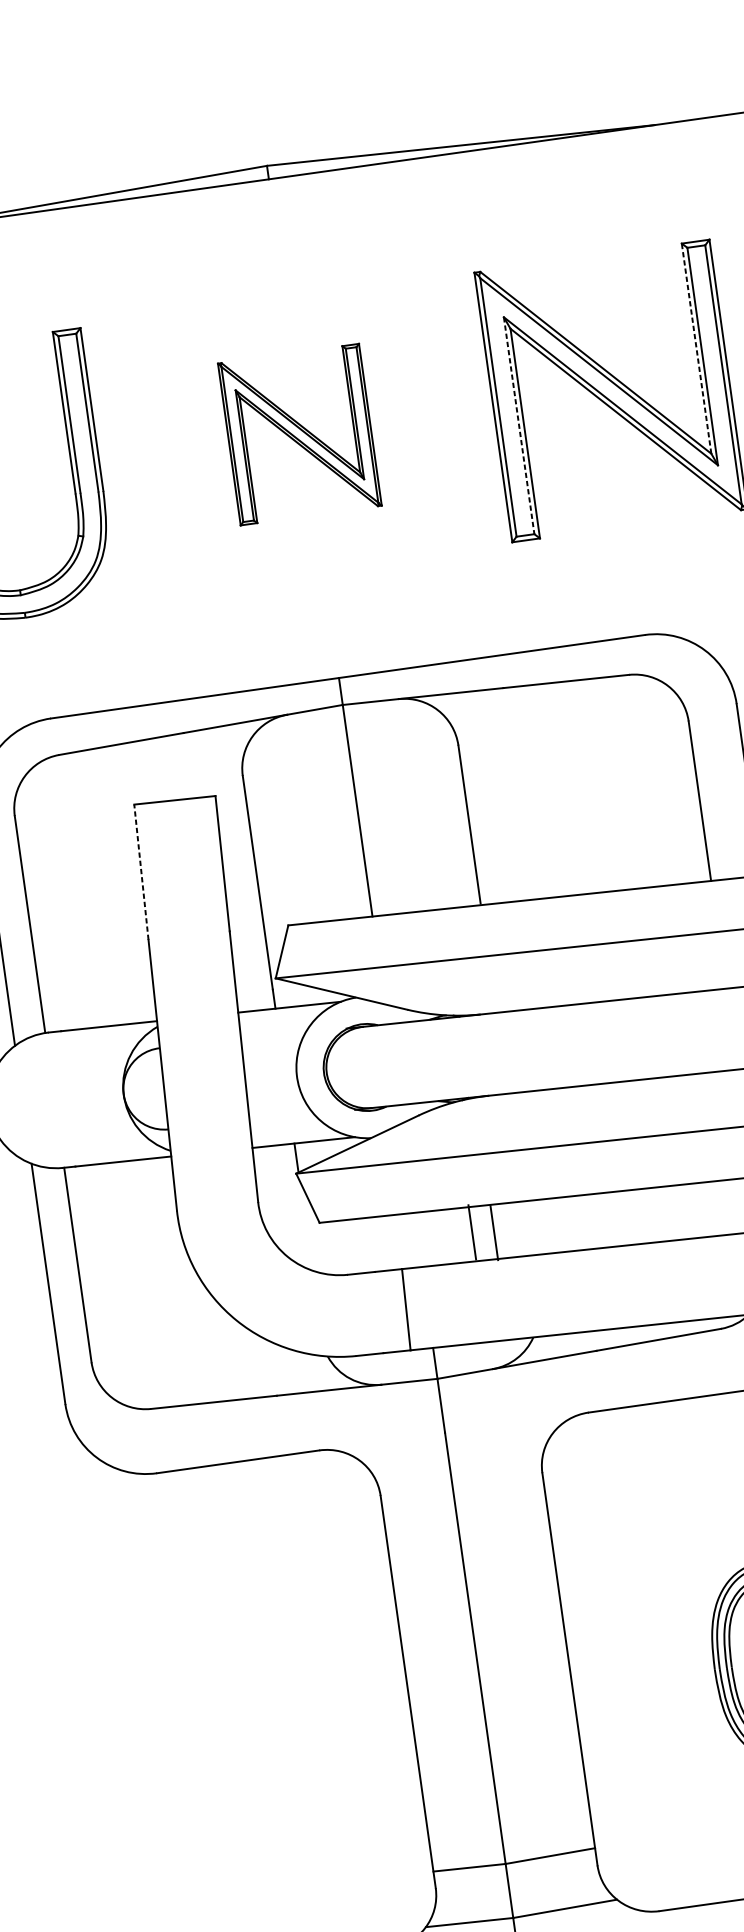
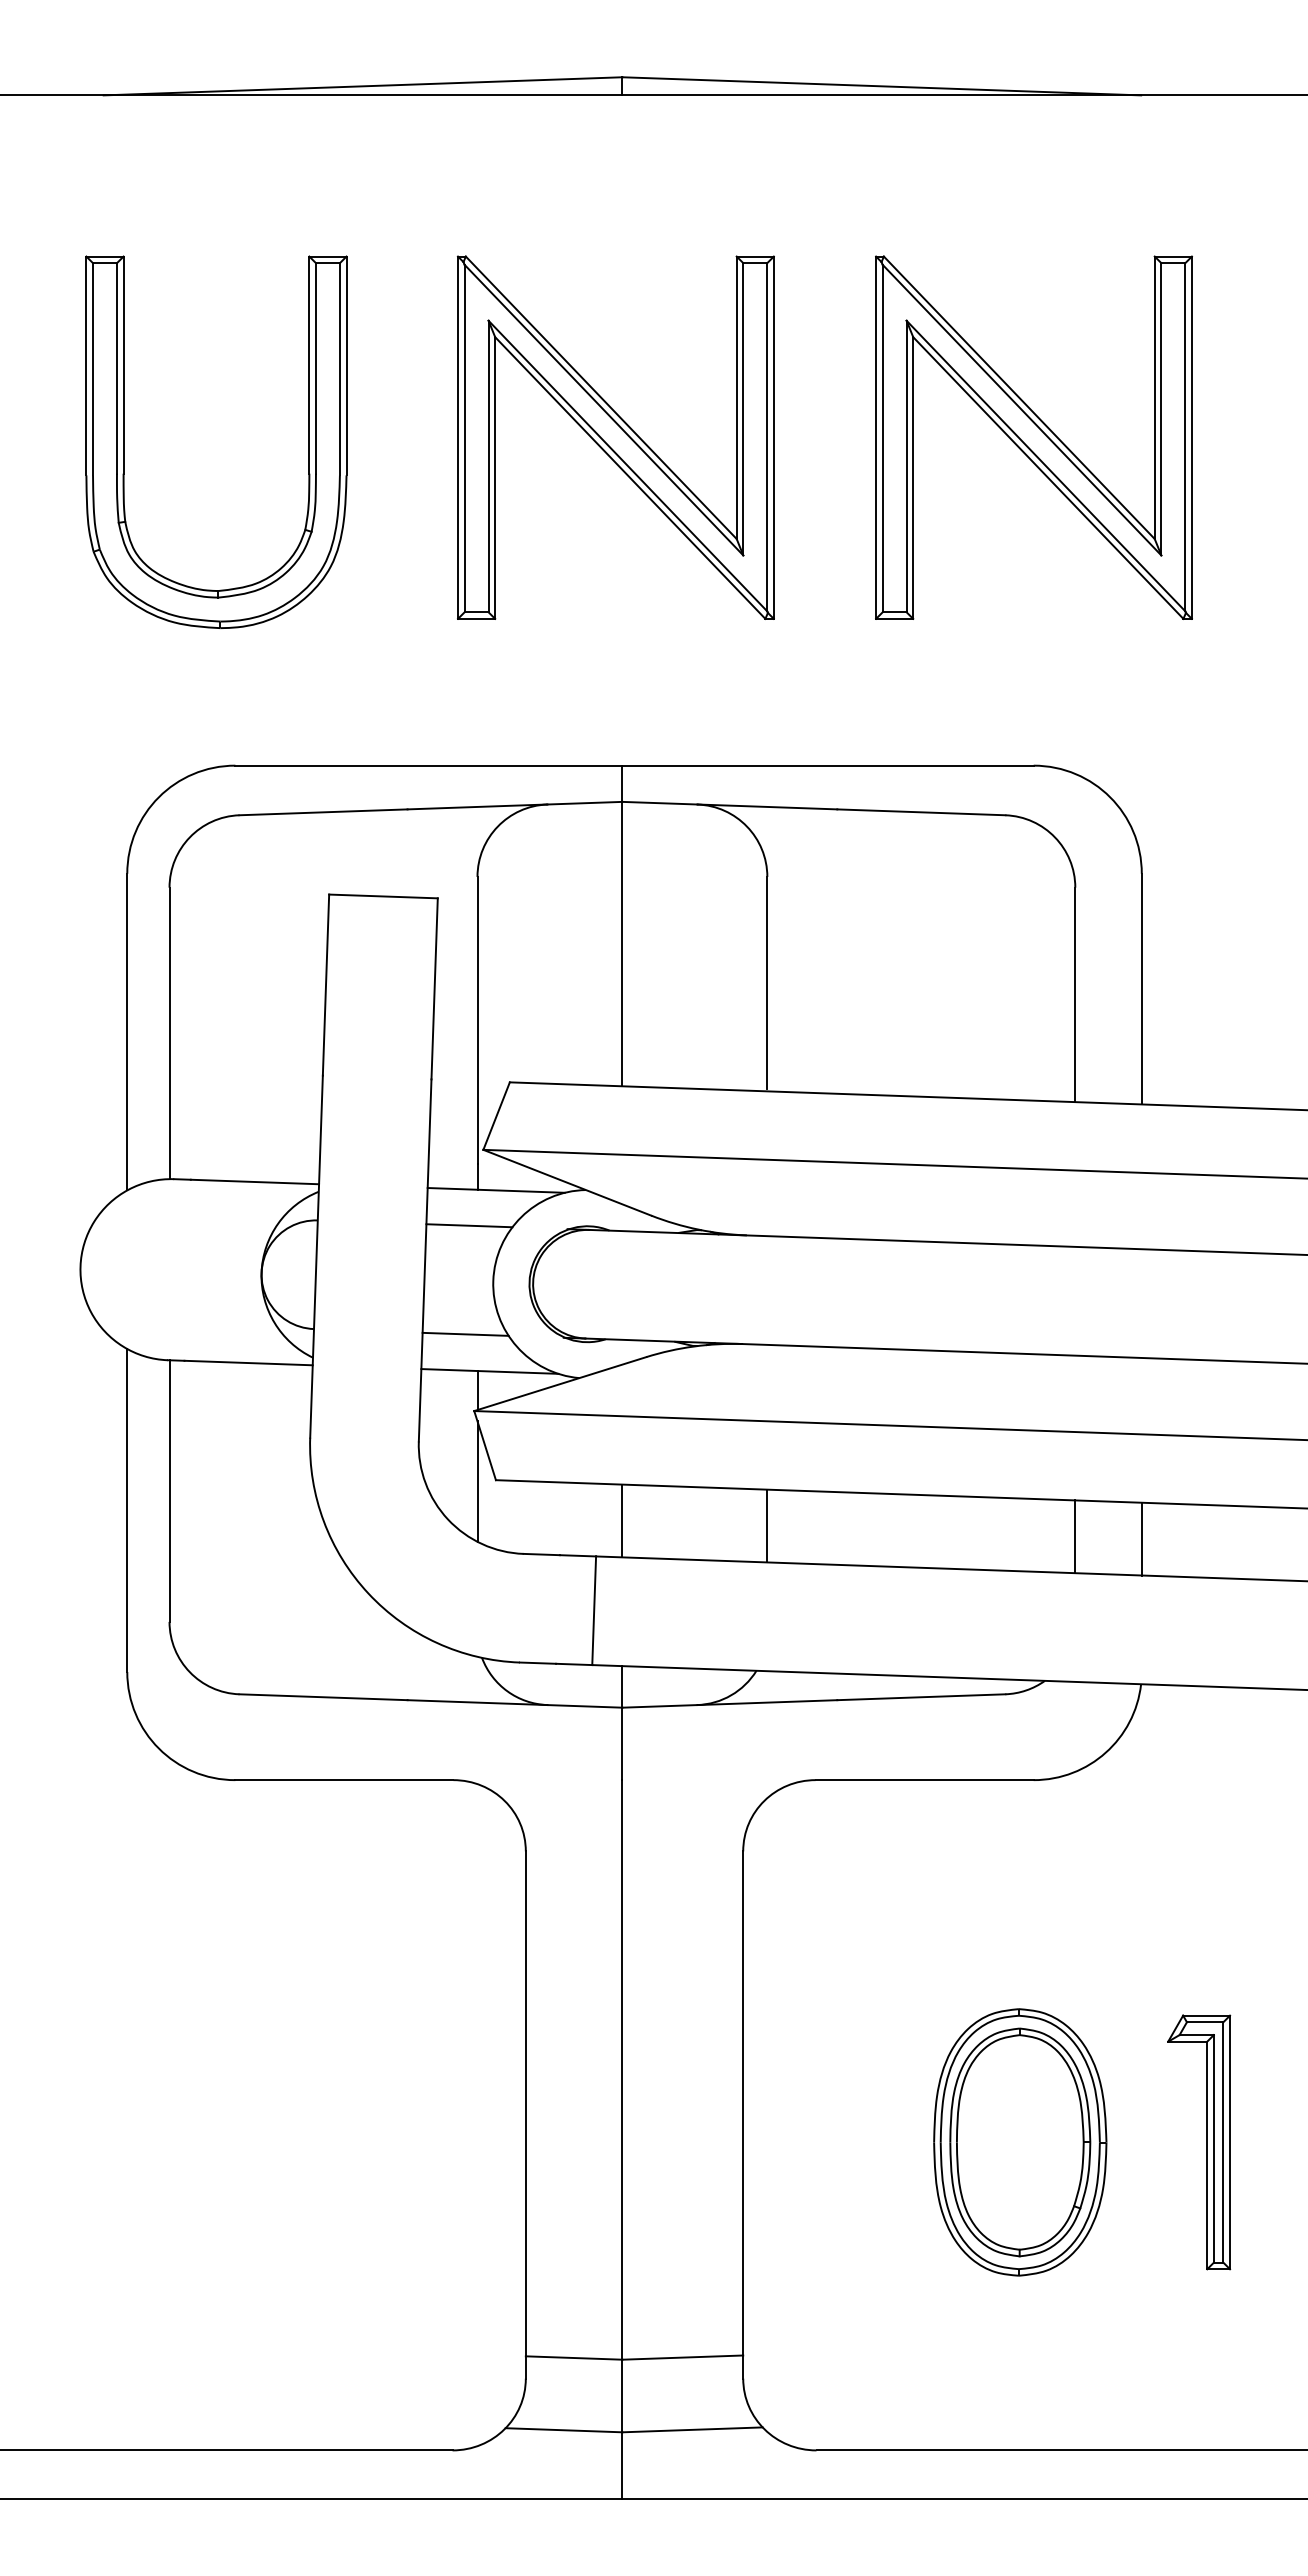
line: (696, 348) -> (1154, 397), dashed -> solid
line: (519, 425) -> (906, 466), dashed -> solid
part: (299, 434) -> (615, 437), size x1.67
line: (141, 872) -> (326, 985), dashed -> solid
line: (273, 1036) -> (469, 1225), added
line: (281, 1116) -> (465, 1333), added
line: (306, 1225) -> (477, 1481), added
line: (472, 1231) -> (622, 1520), moved
line: (494, 1232) -> (767, 1525), moved

